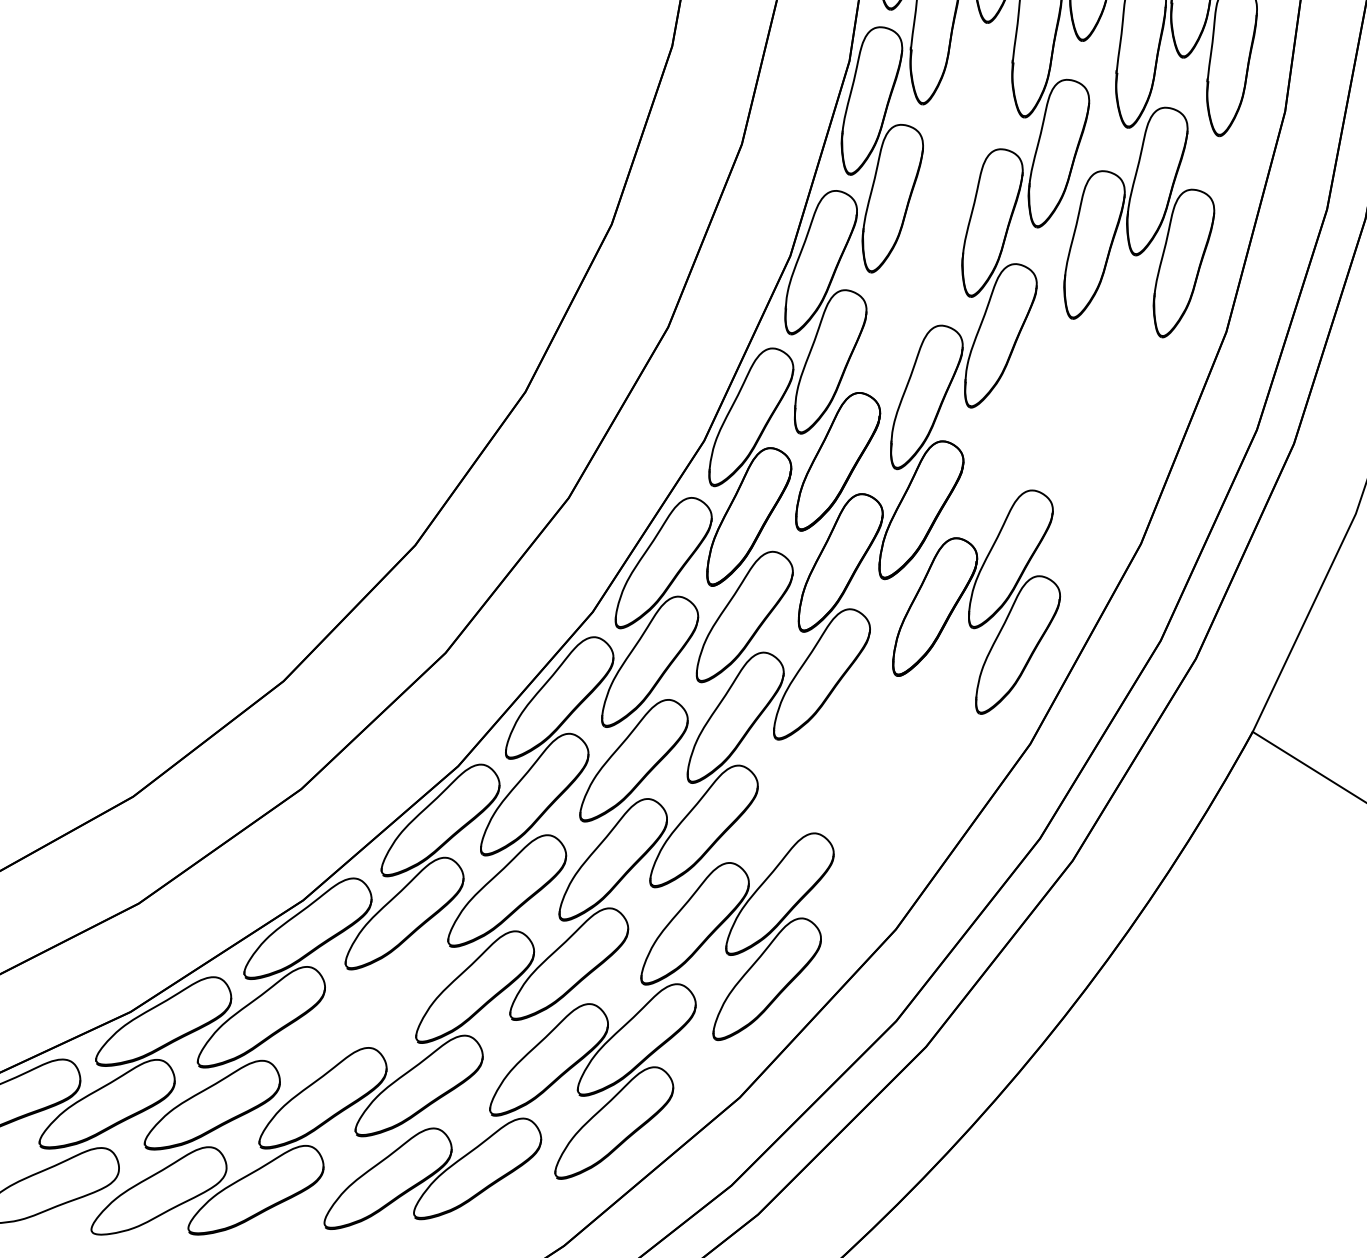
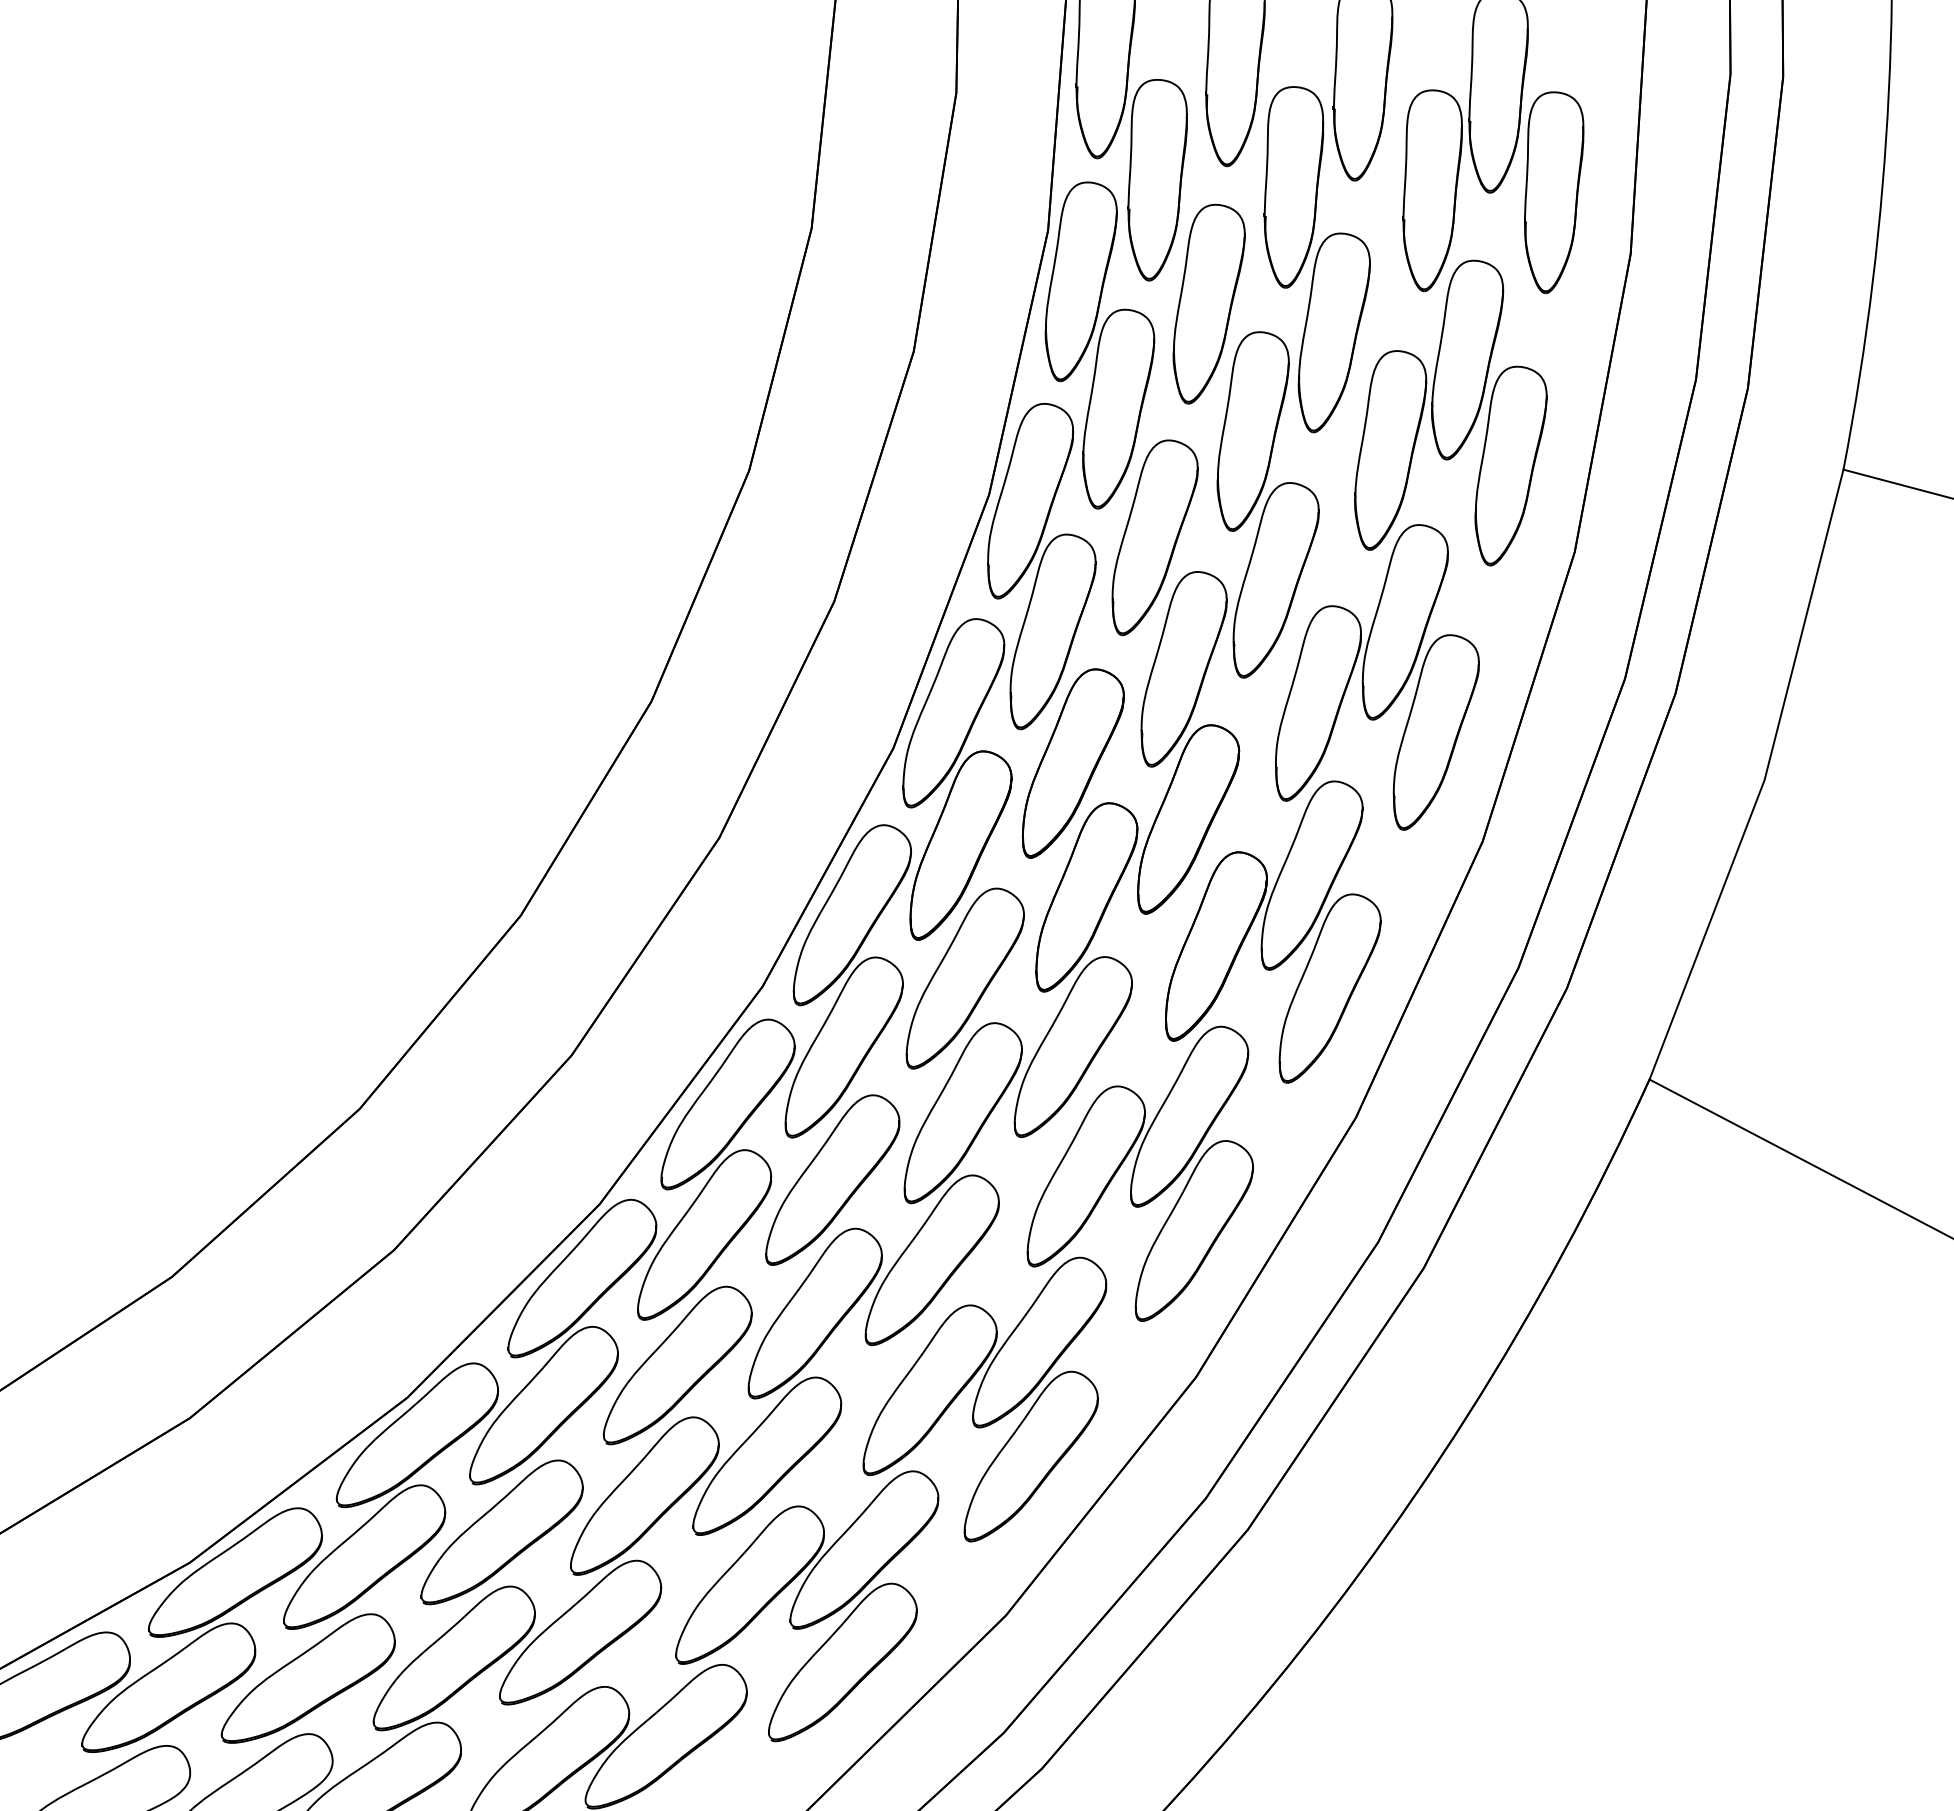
part: (965, 124) -> (1208, 303), added
part: (911, 297) -> (1154, 537), added
part: (1071, 414) -> (1377, 677), added
part: (864, 773) -> (1139, 1173), added
part: (366, 1006) -> (501, 1532), added

